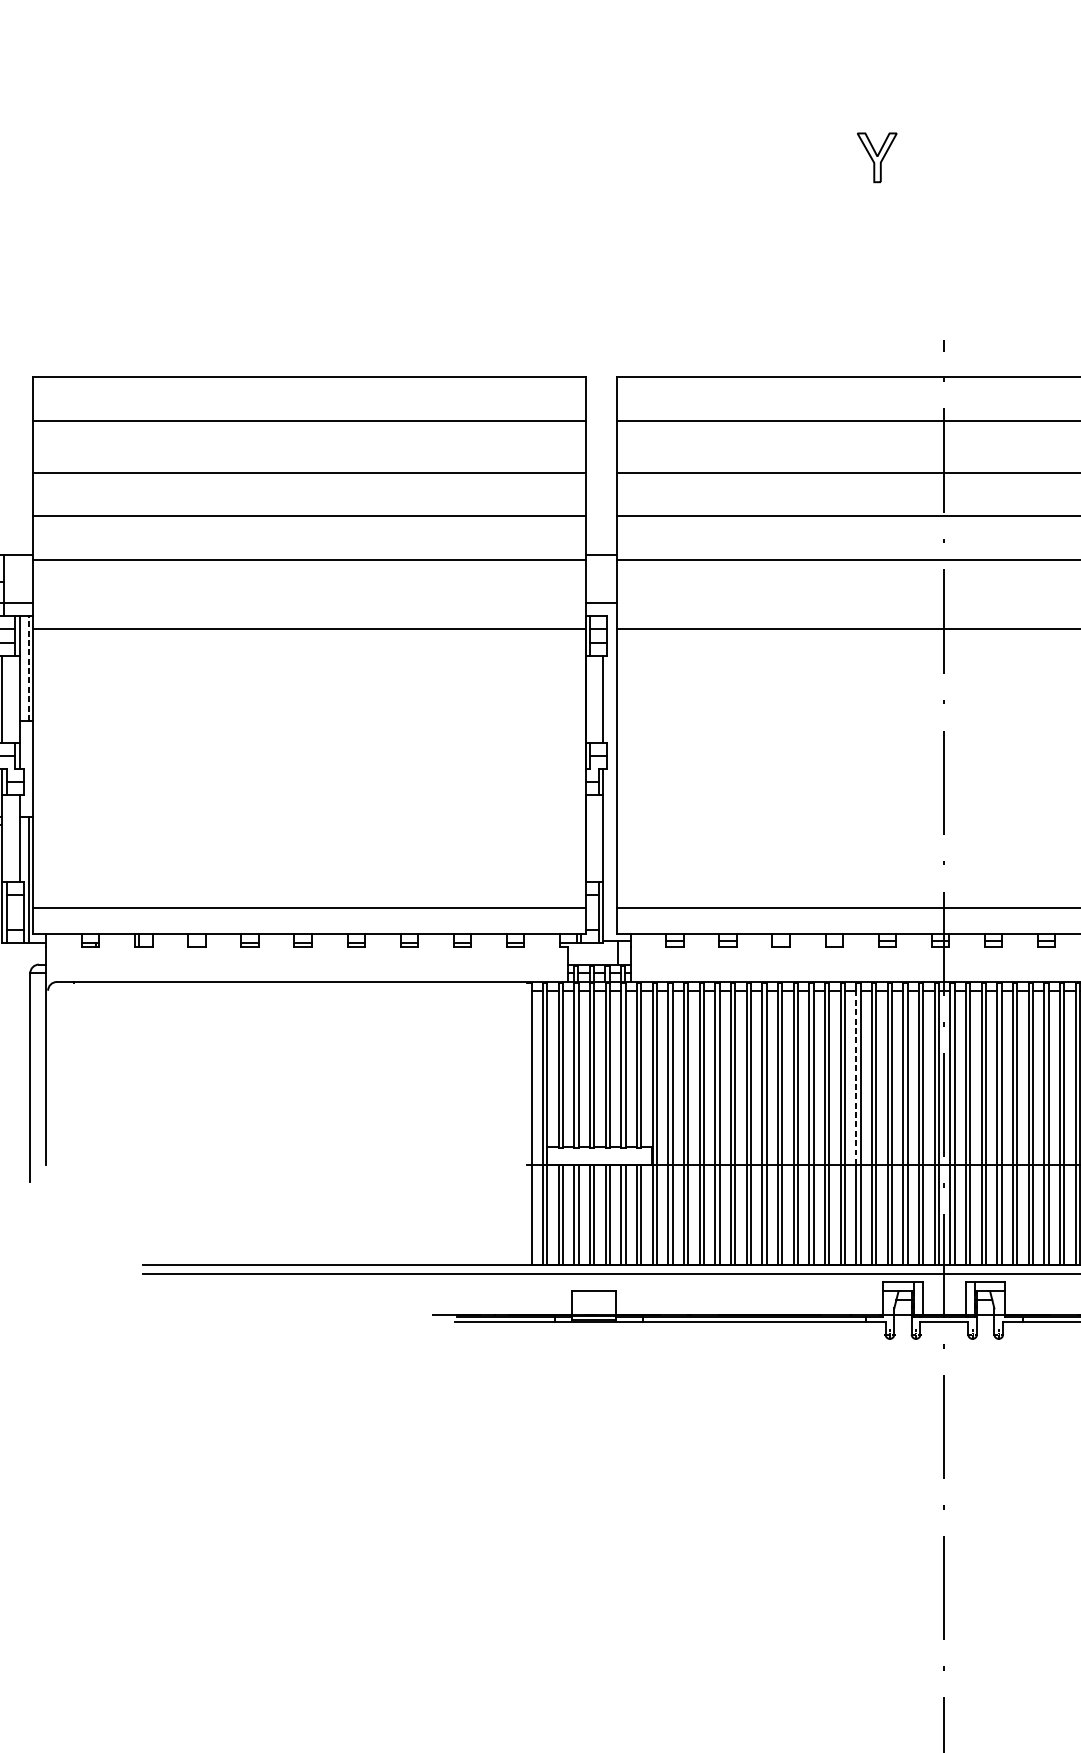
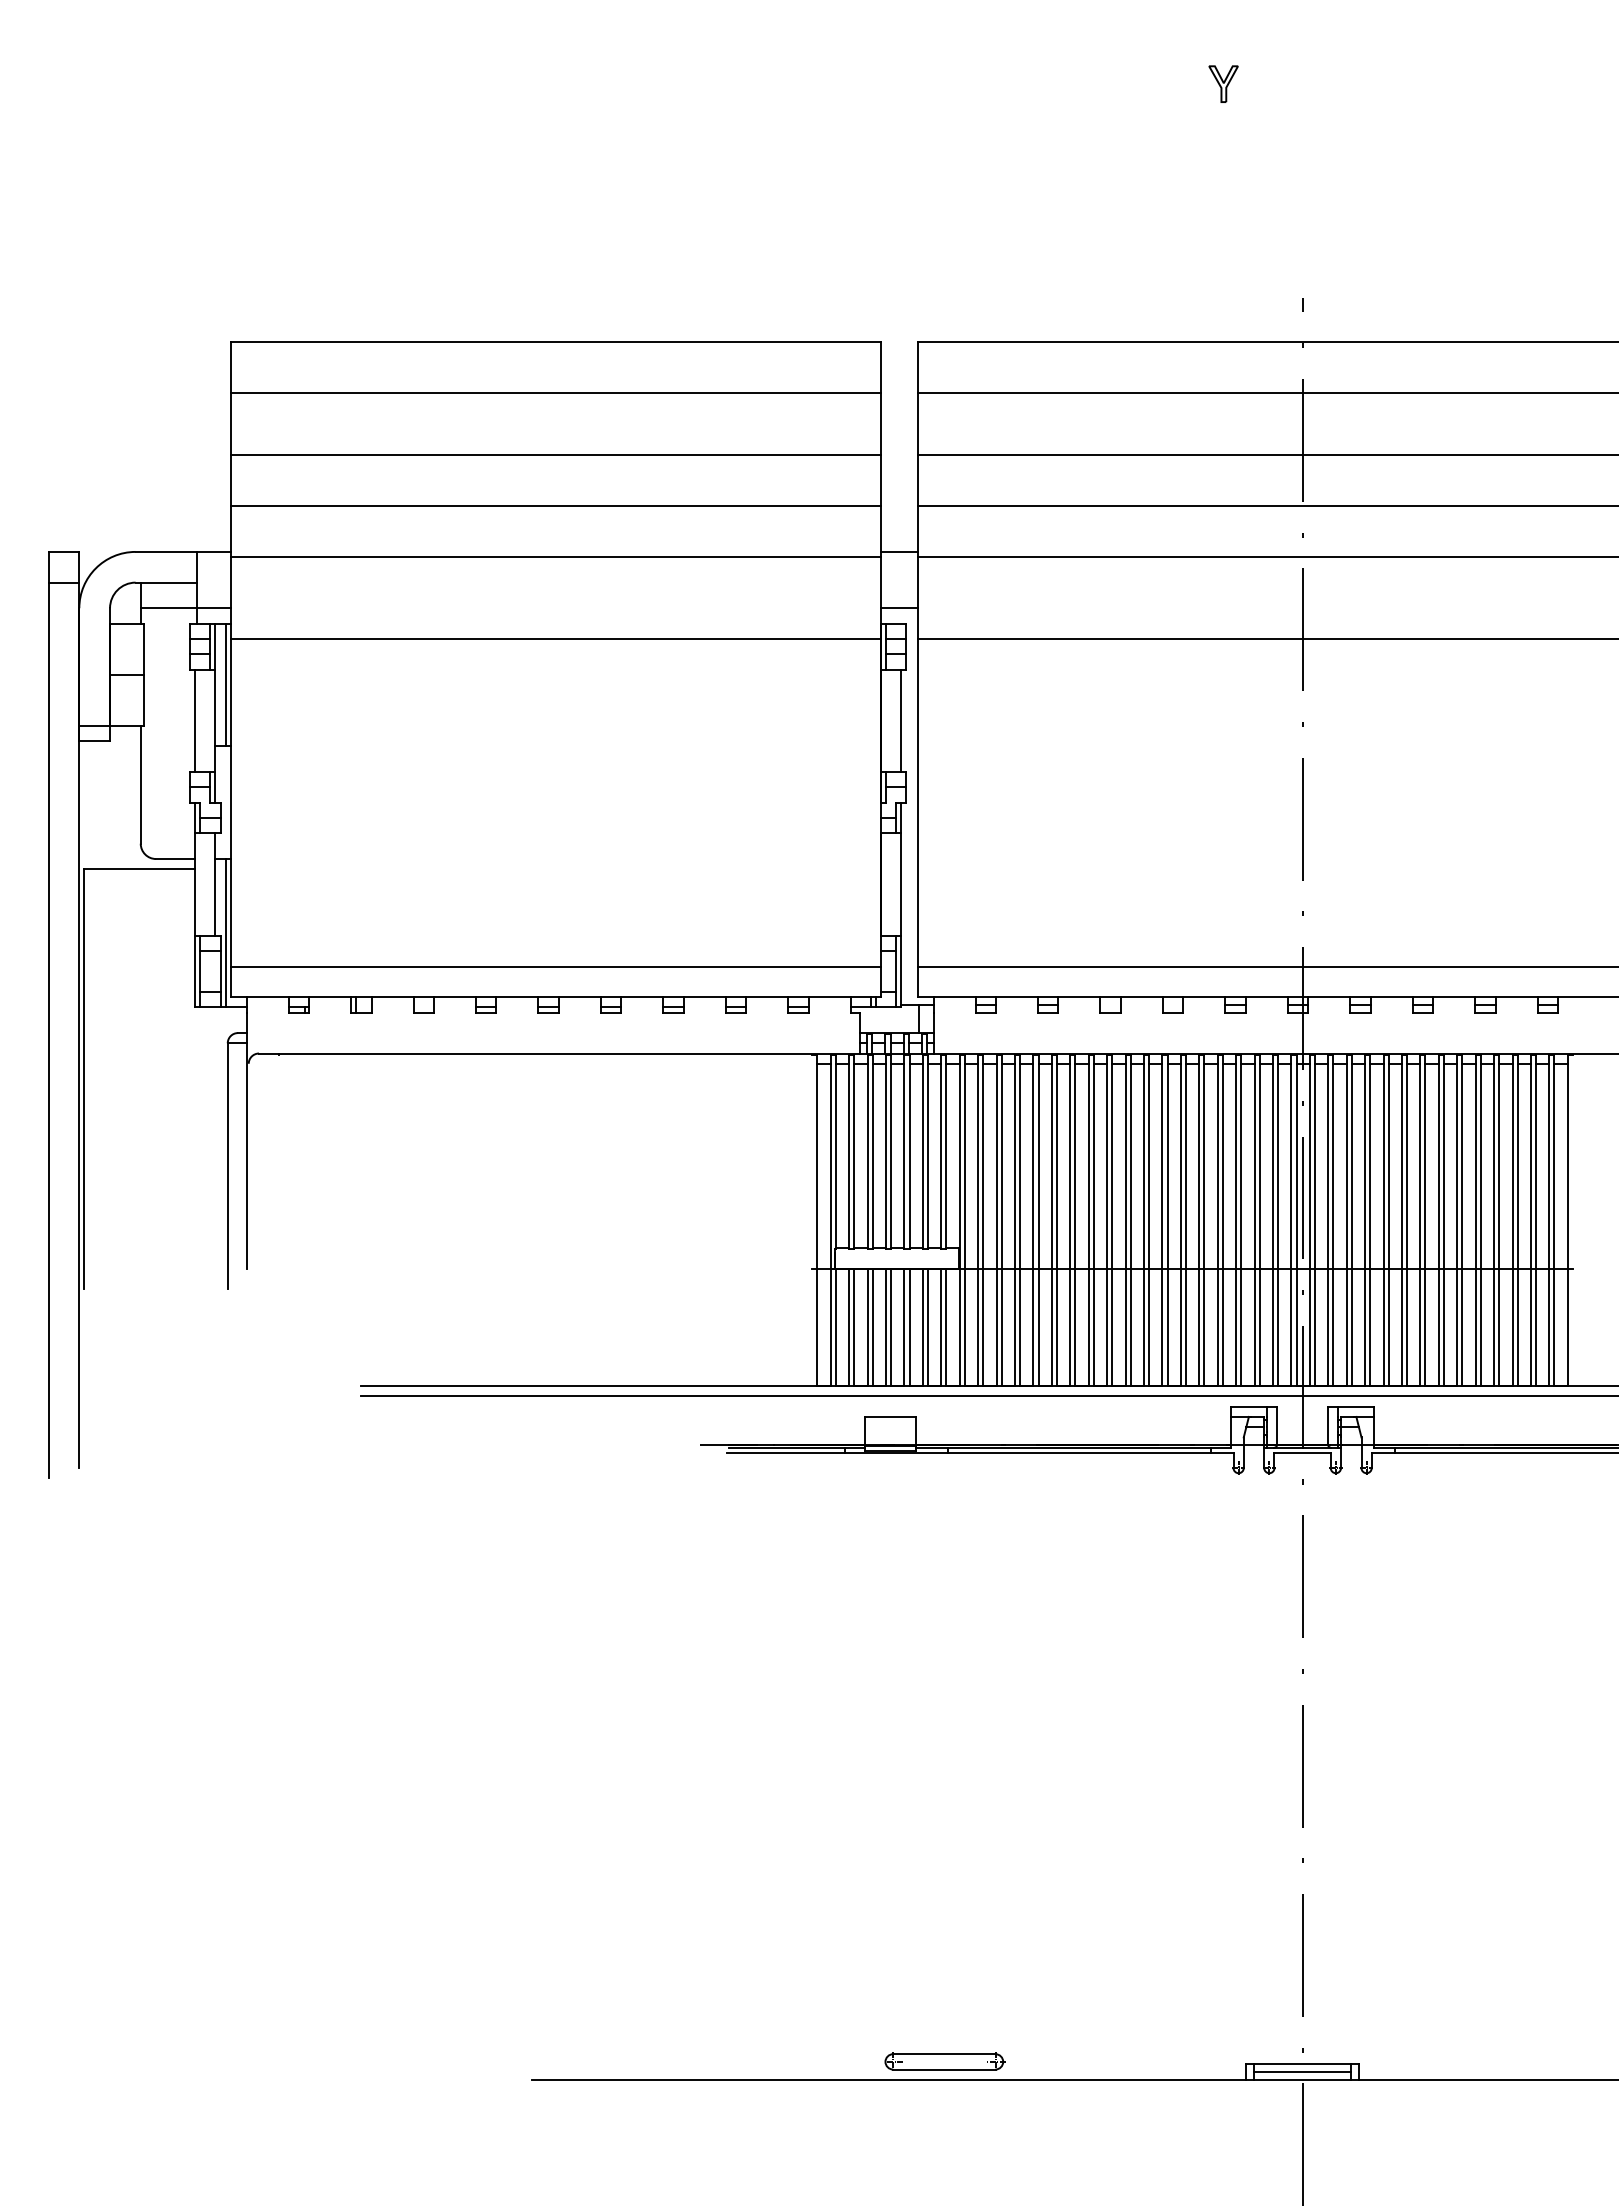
part: (877, 157) -> (1223, 83), size x0.62
line: (28, 668) -> (225, 684), dashed -> solid
line: (856, 1077) -> (1199, 1165), dashed -> solid

